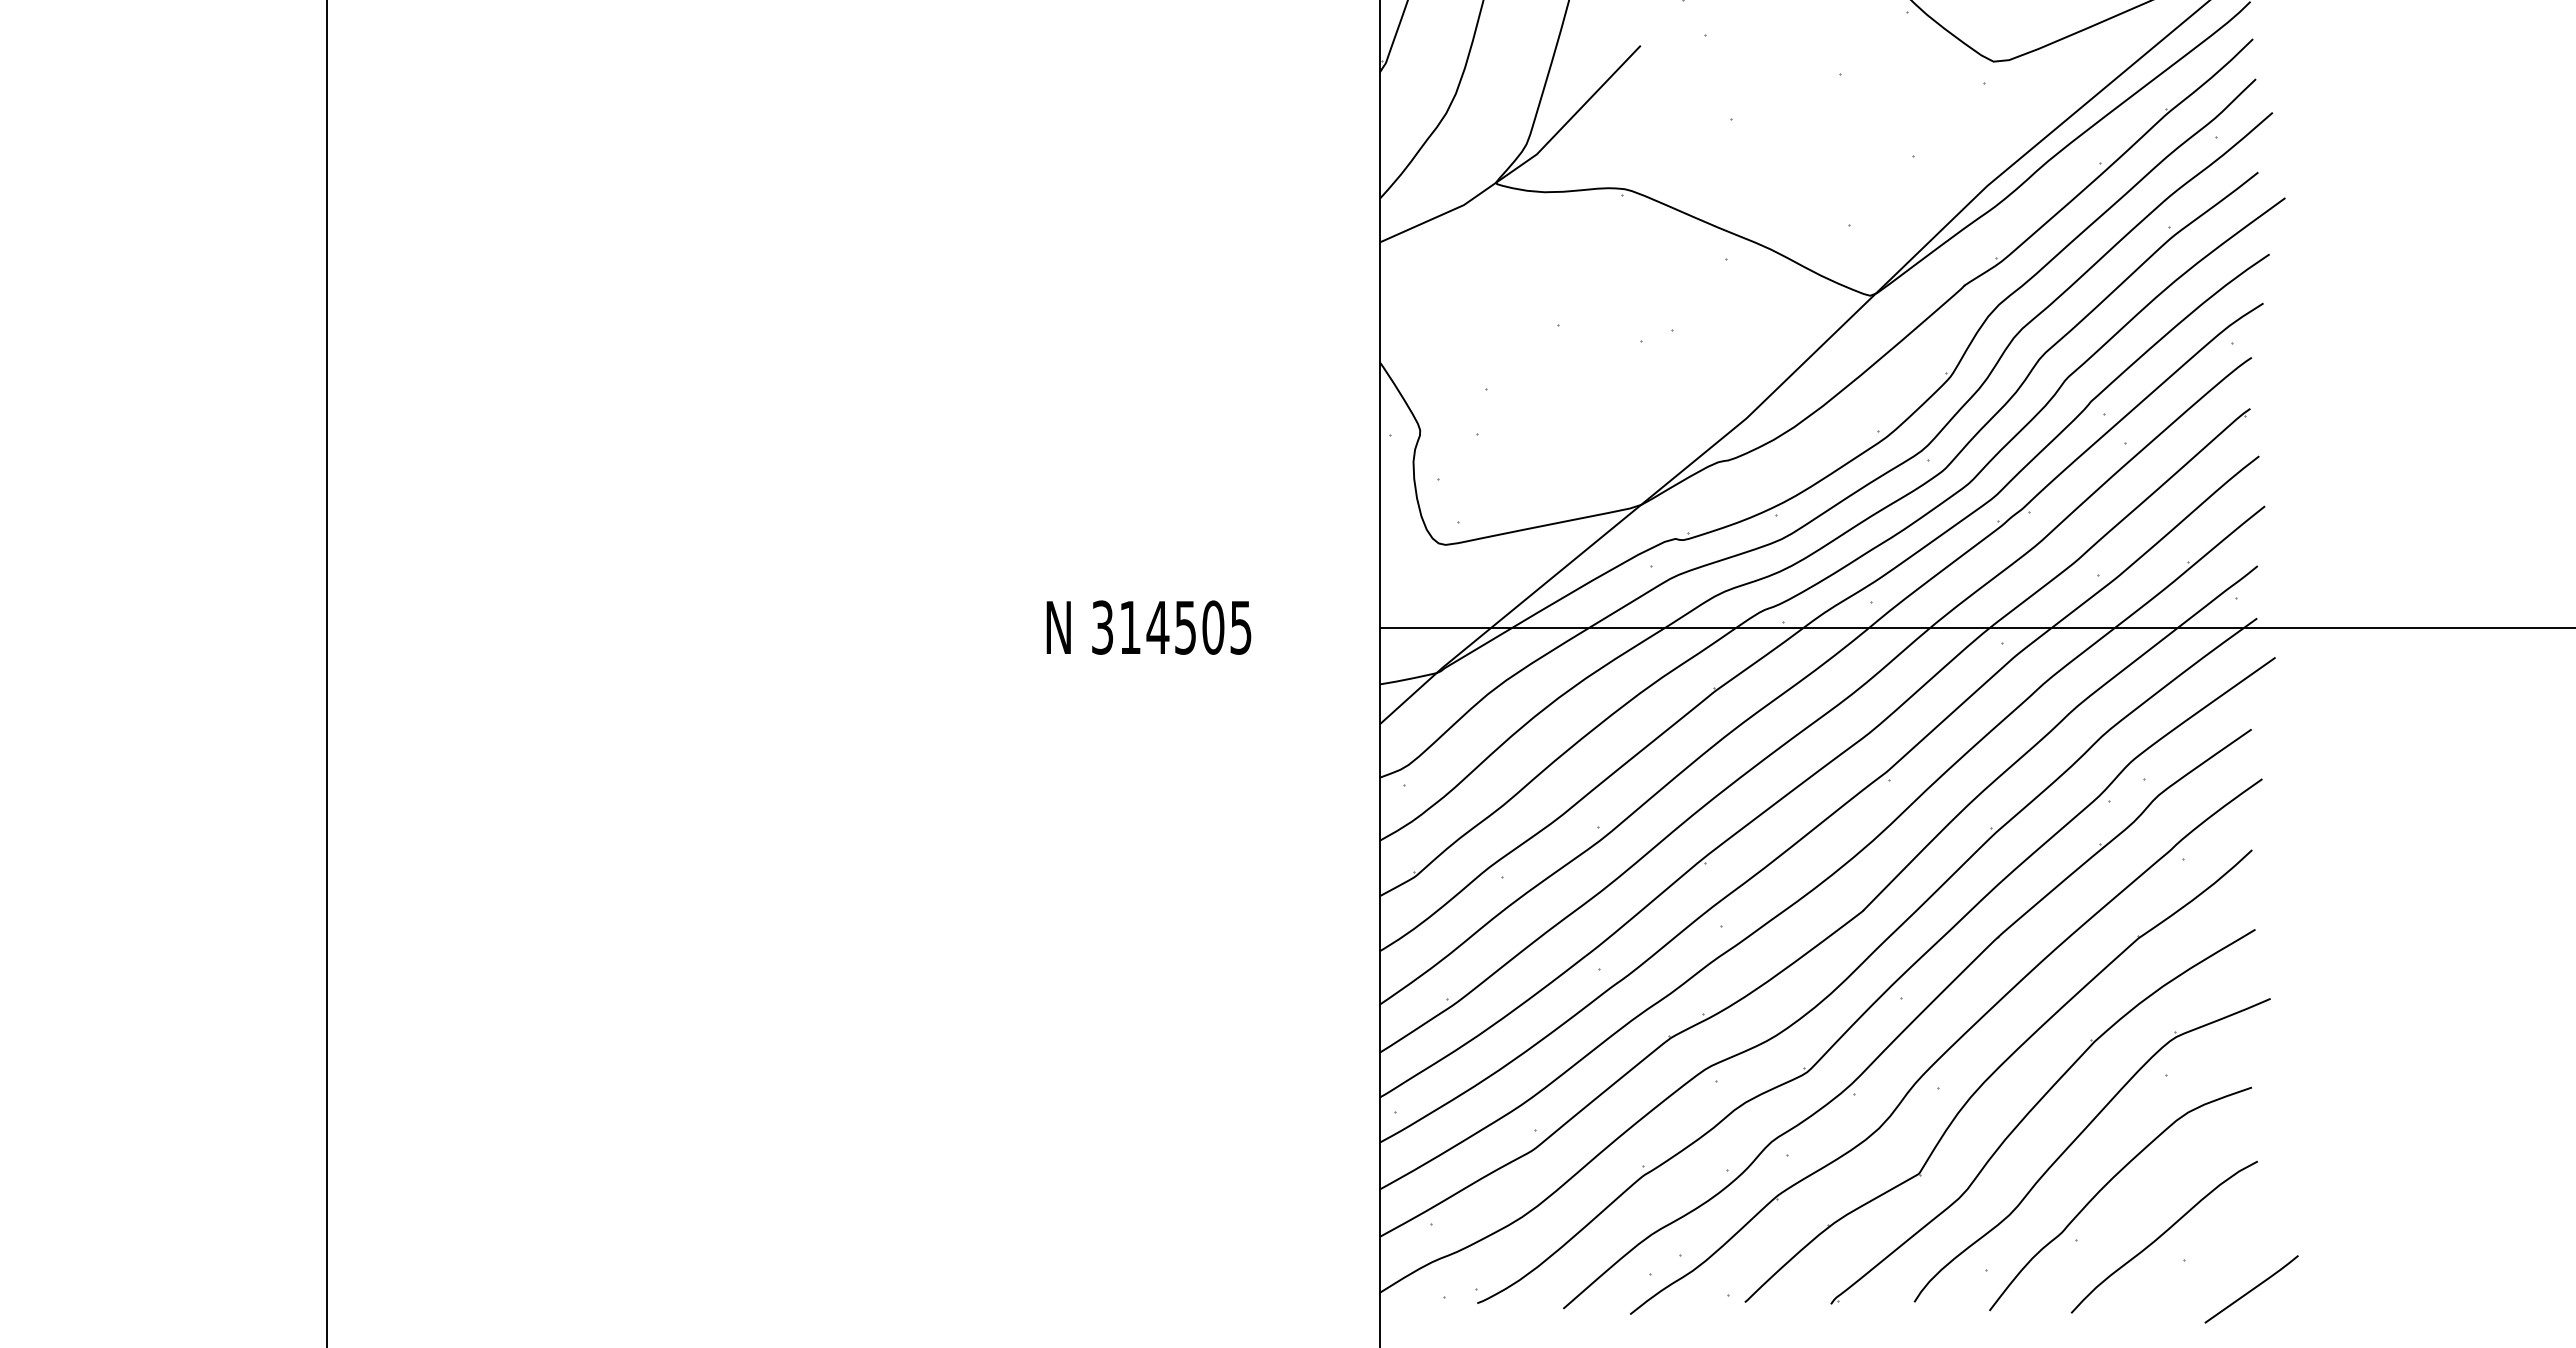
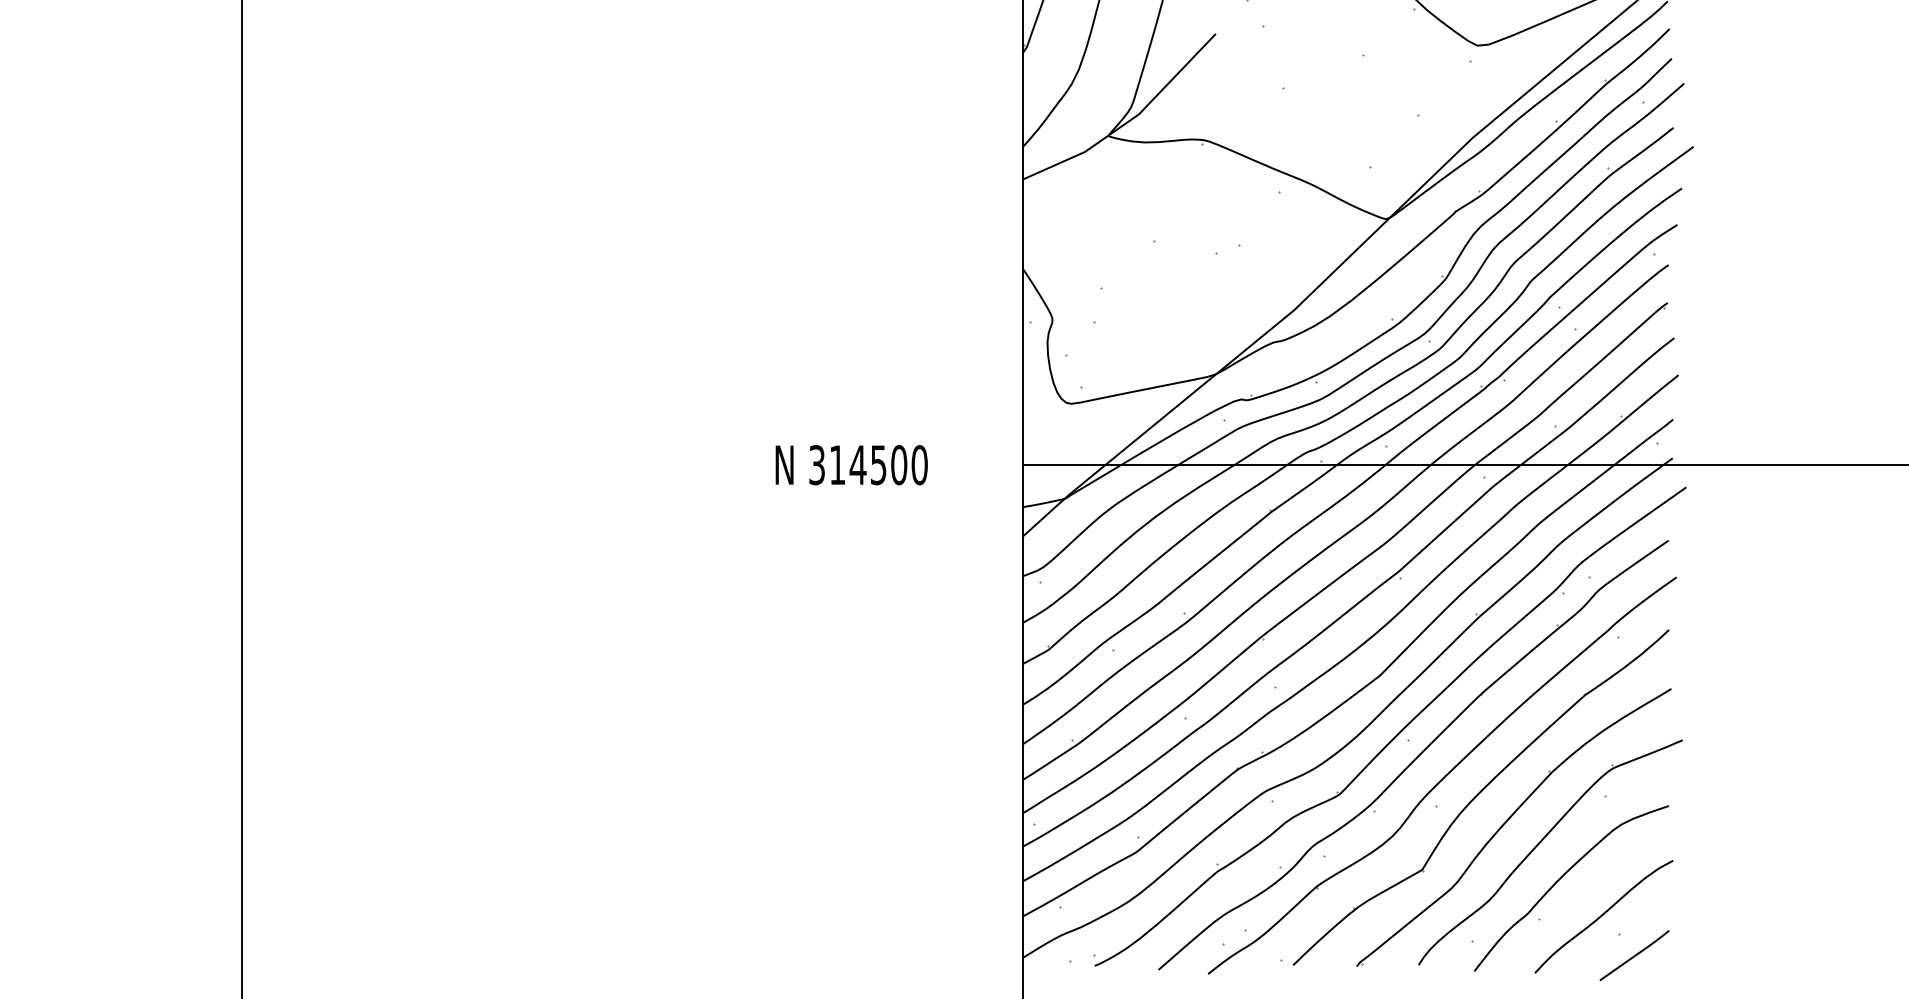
text: (1241, 627) -> (920, 465), 314505 -> 314500
line: (2251, 1289) -> (1634, 955), moved

